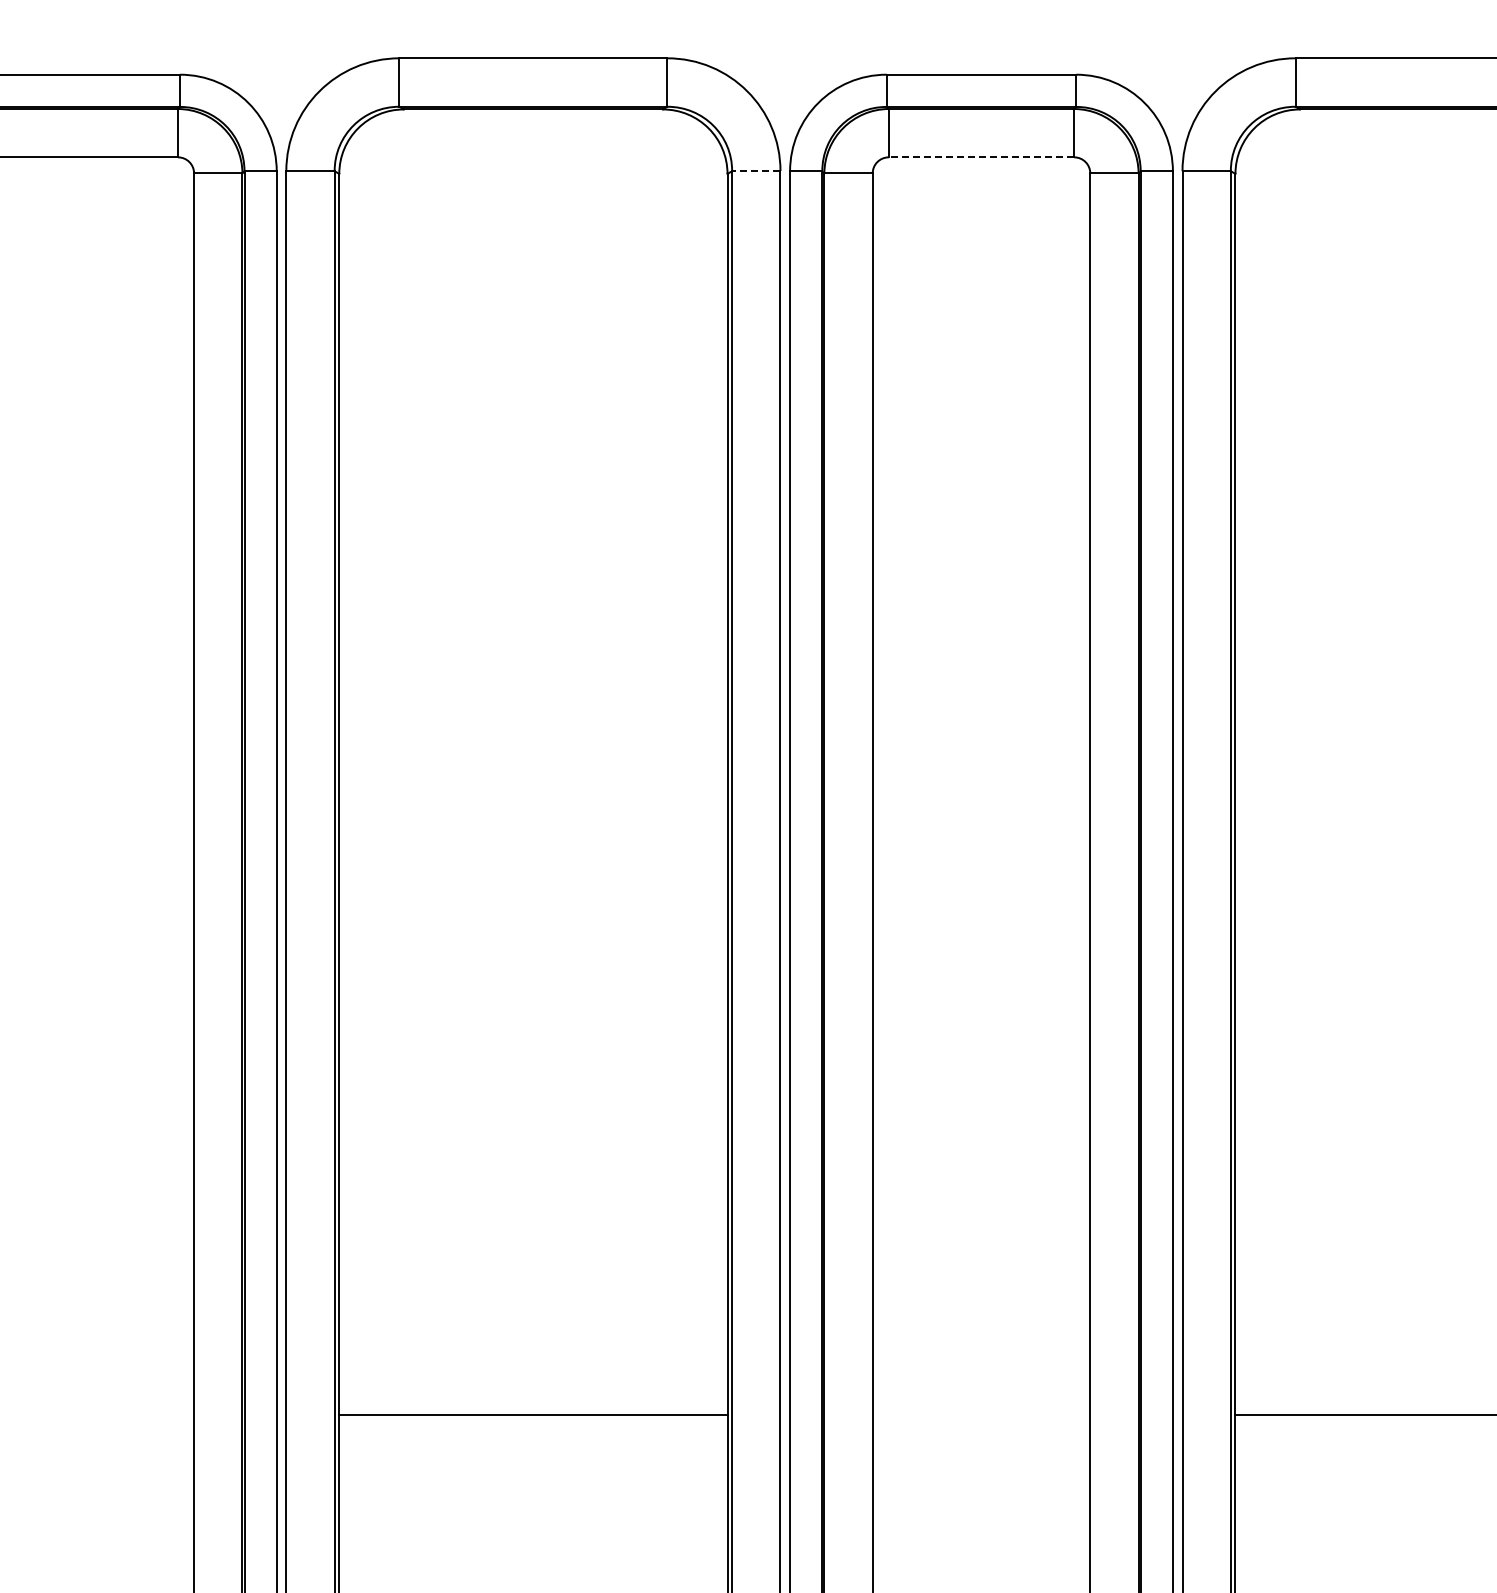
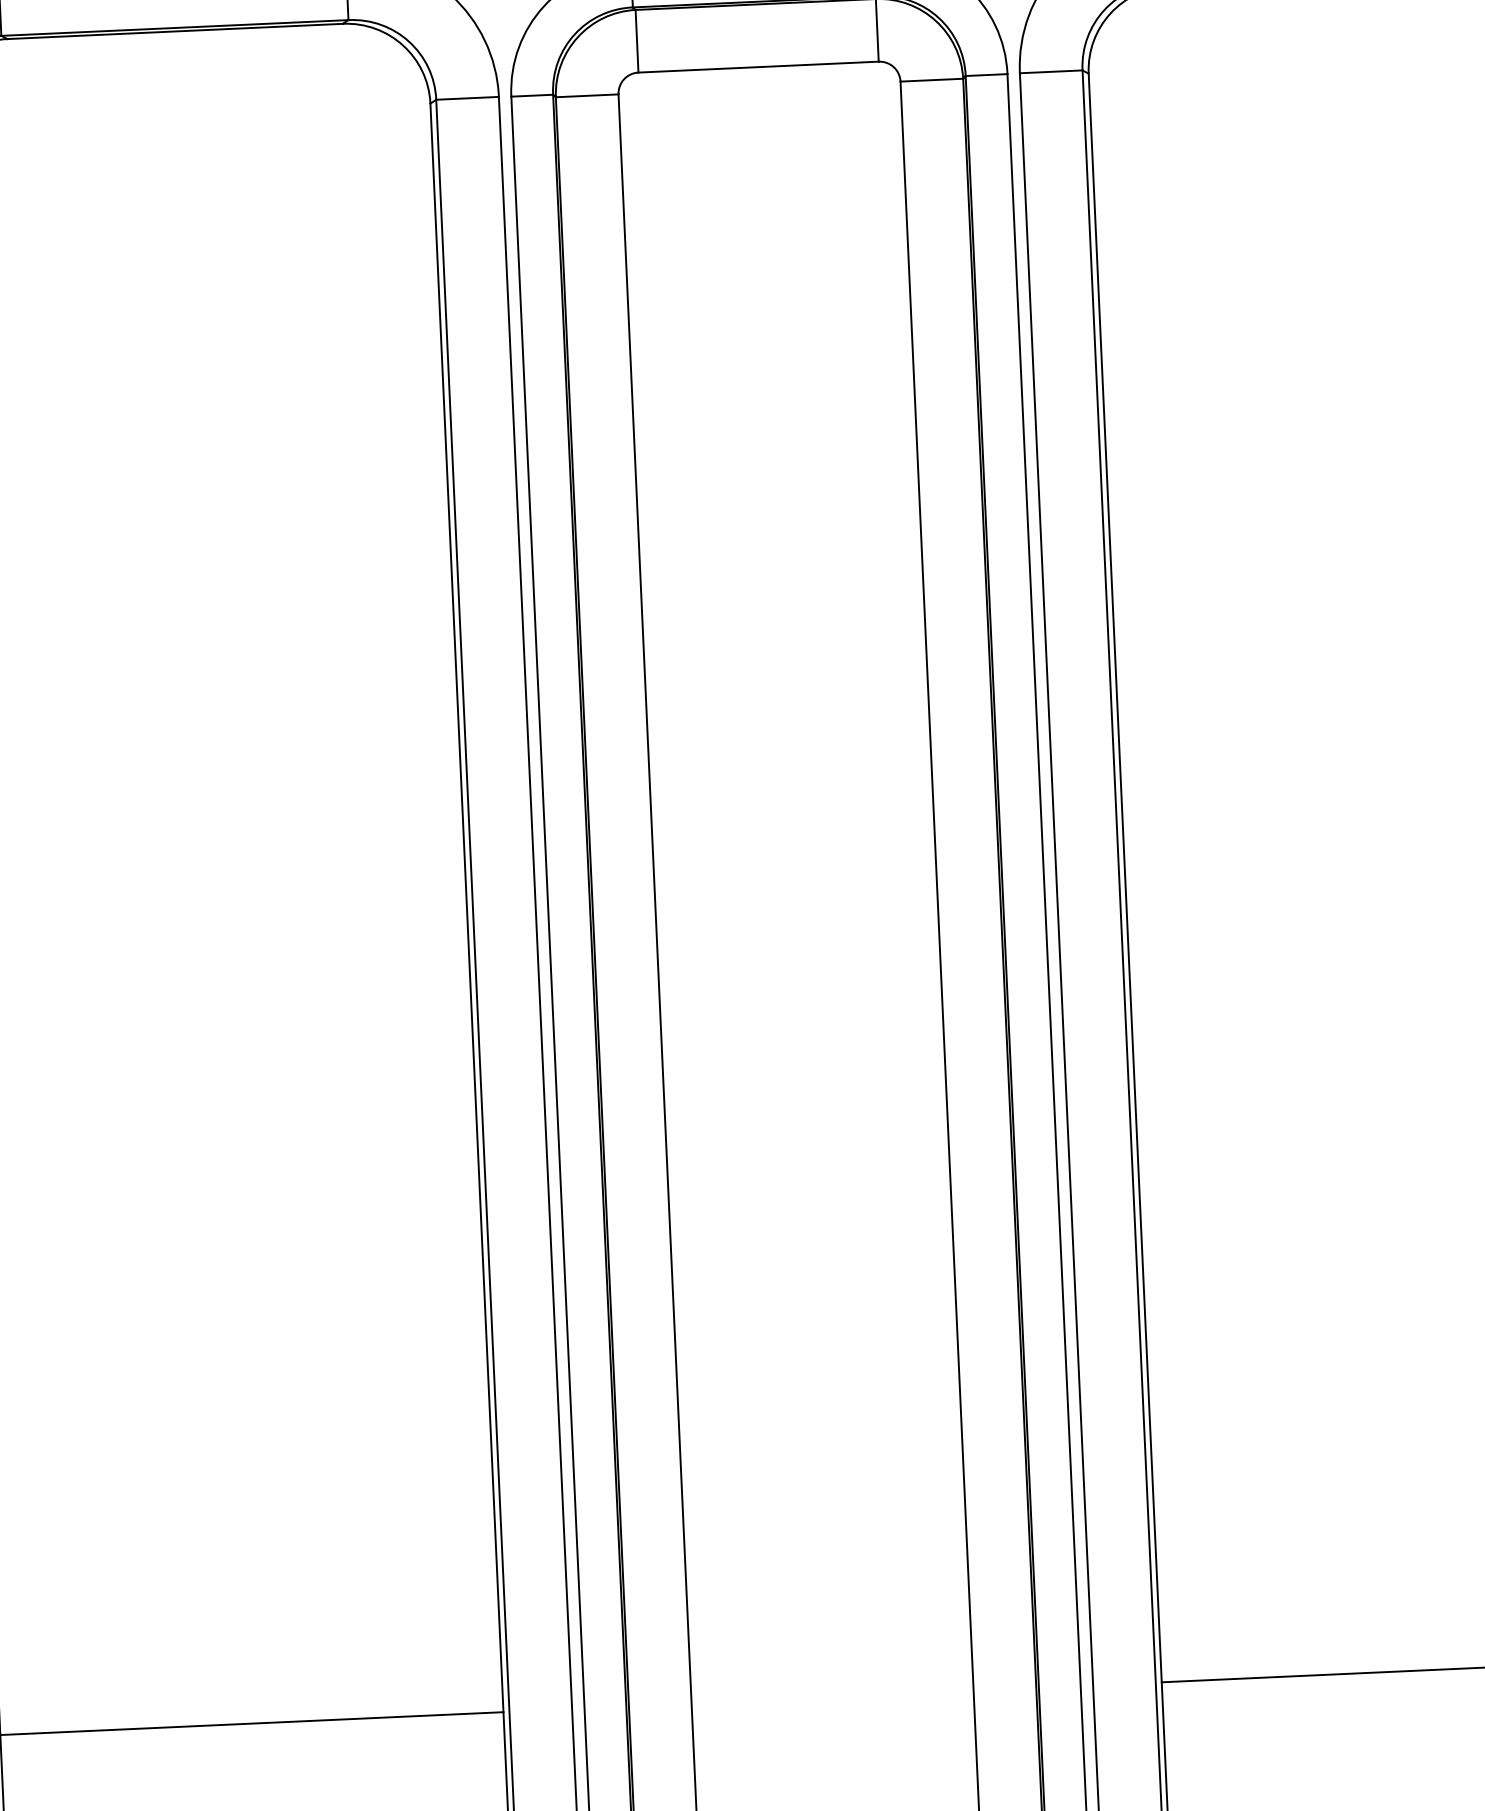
line: (981, 157) -> (758, 67), dashed -> solid
line: (755, 171) -> (466, 98), dashed -> solid

